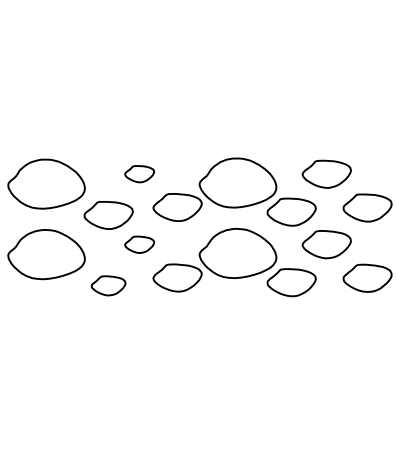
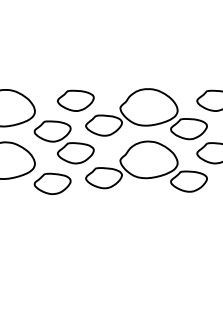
part: (139, 173) -> (75, 100), size x1.67
part: (139, 244) -> (75, 153), size x1.67
part: (108, 285) -> (52, 183), size x1.43

